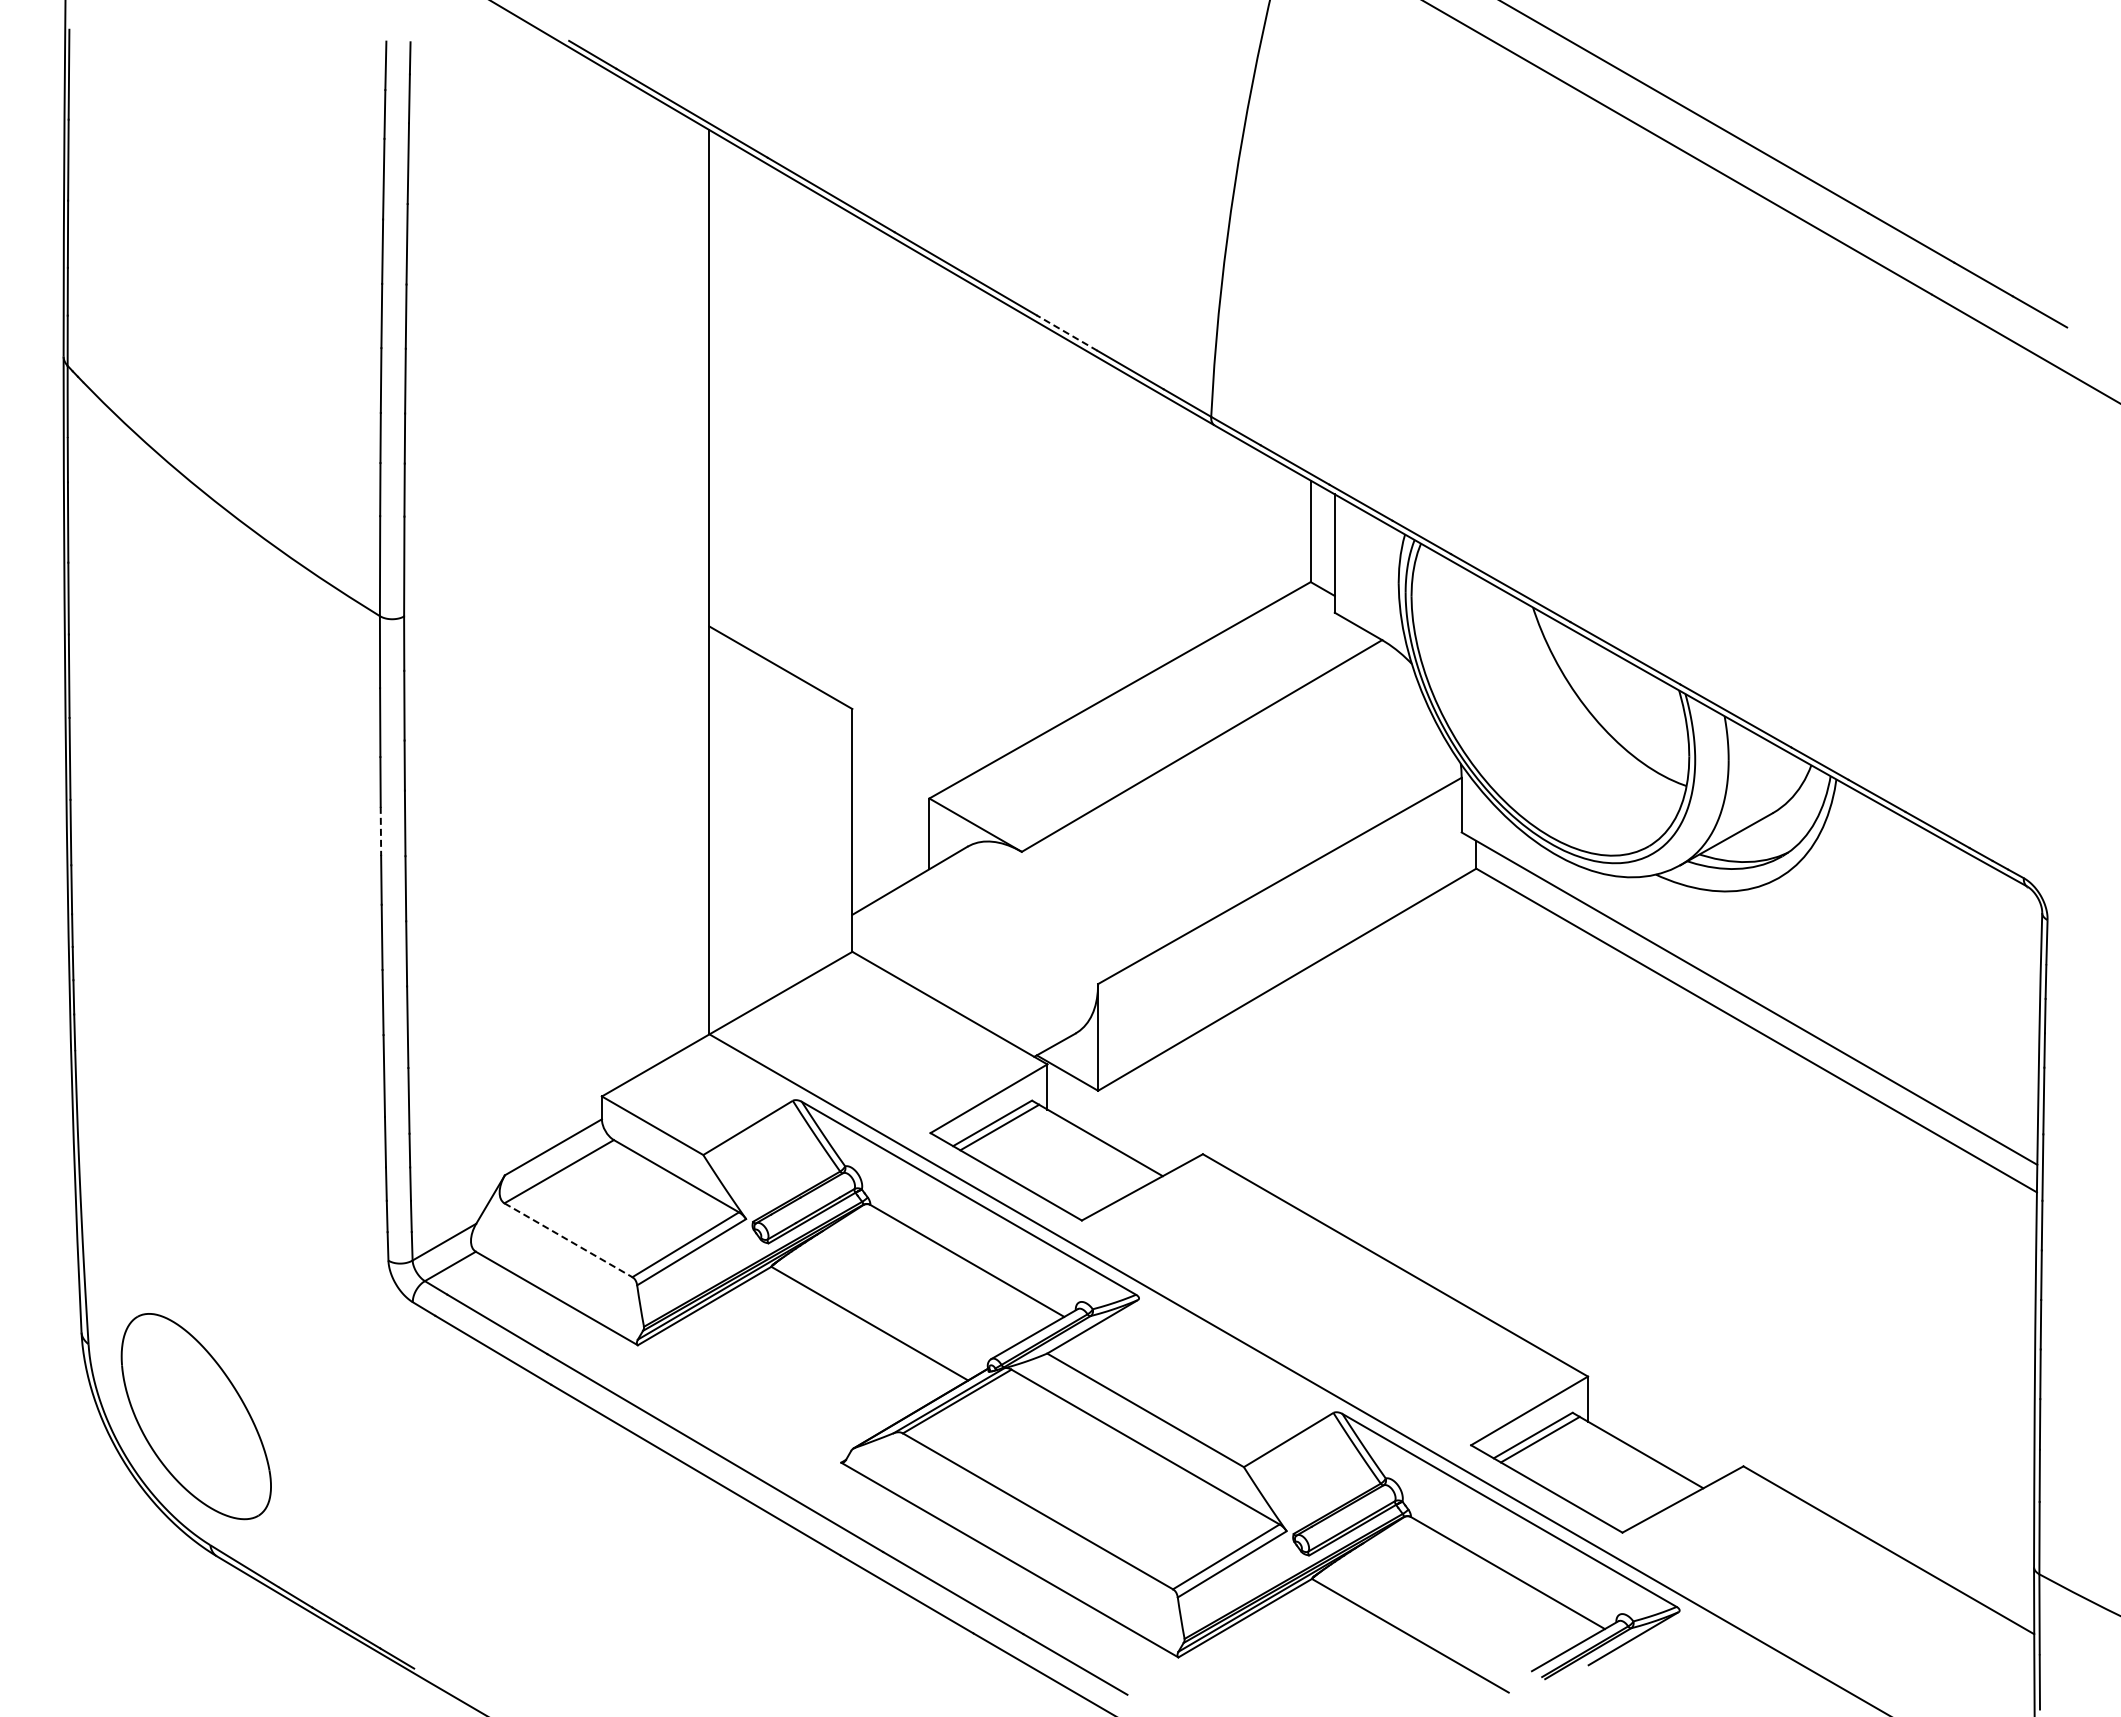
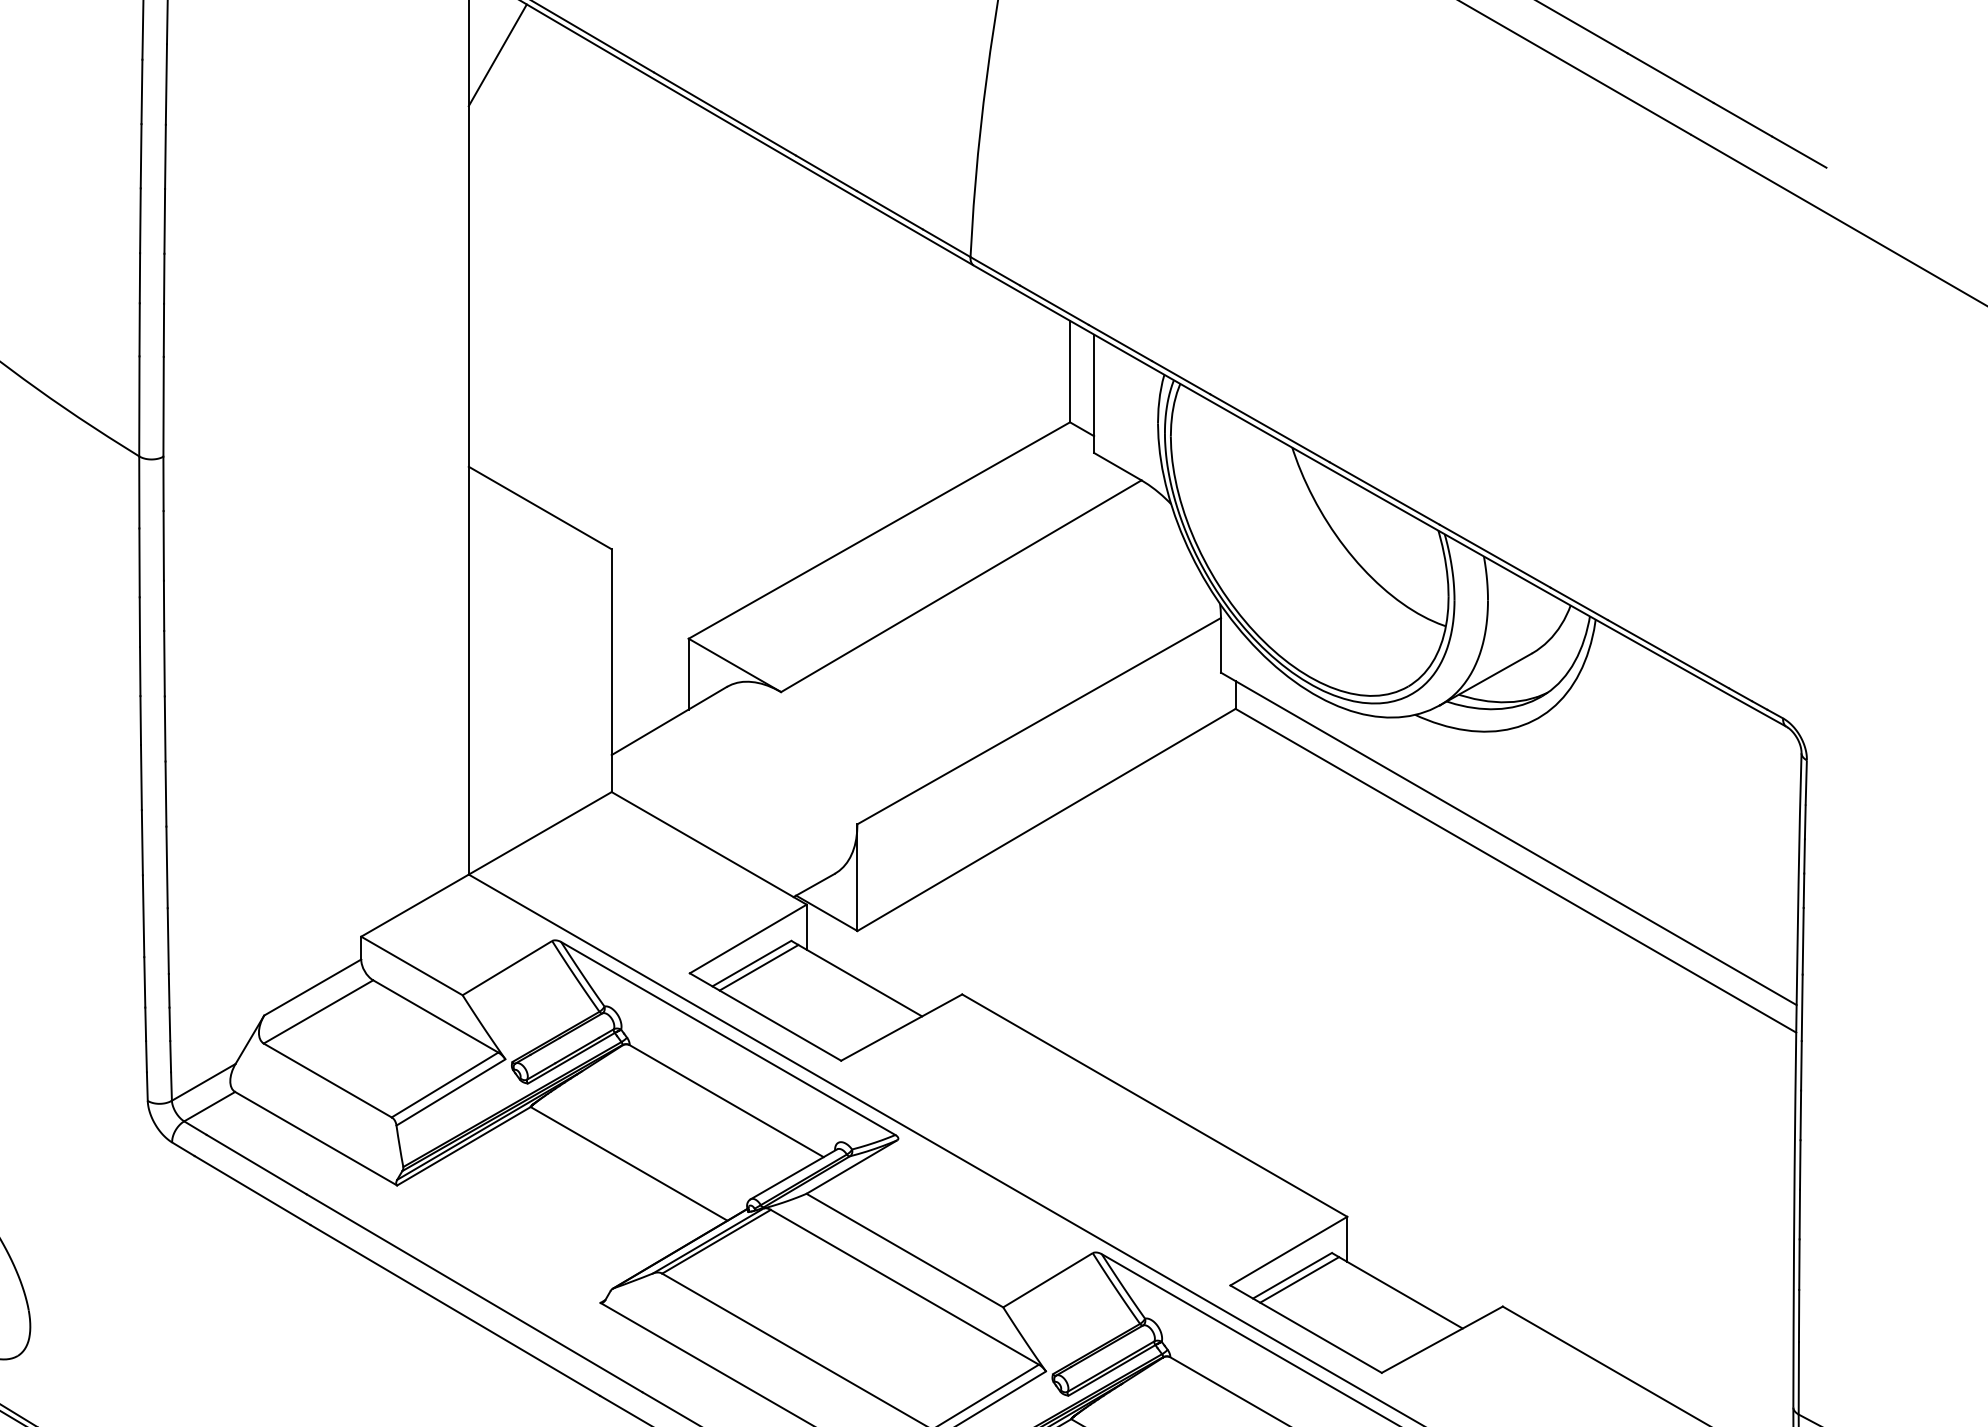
line: (738, 214) -> (497, 54), added
line: (1066, 332) -> (825, 172), dashed -> solid
line: (380, 831) -> (139, 671), dashed -> solid
line: (568, 1240) -> (327, 1080), dashed -> solid

